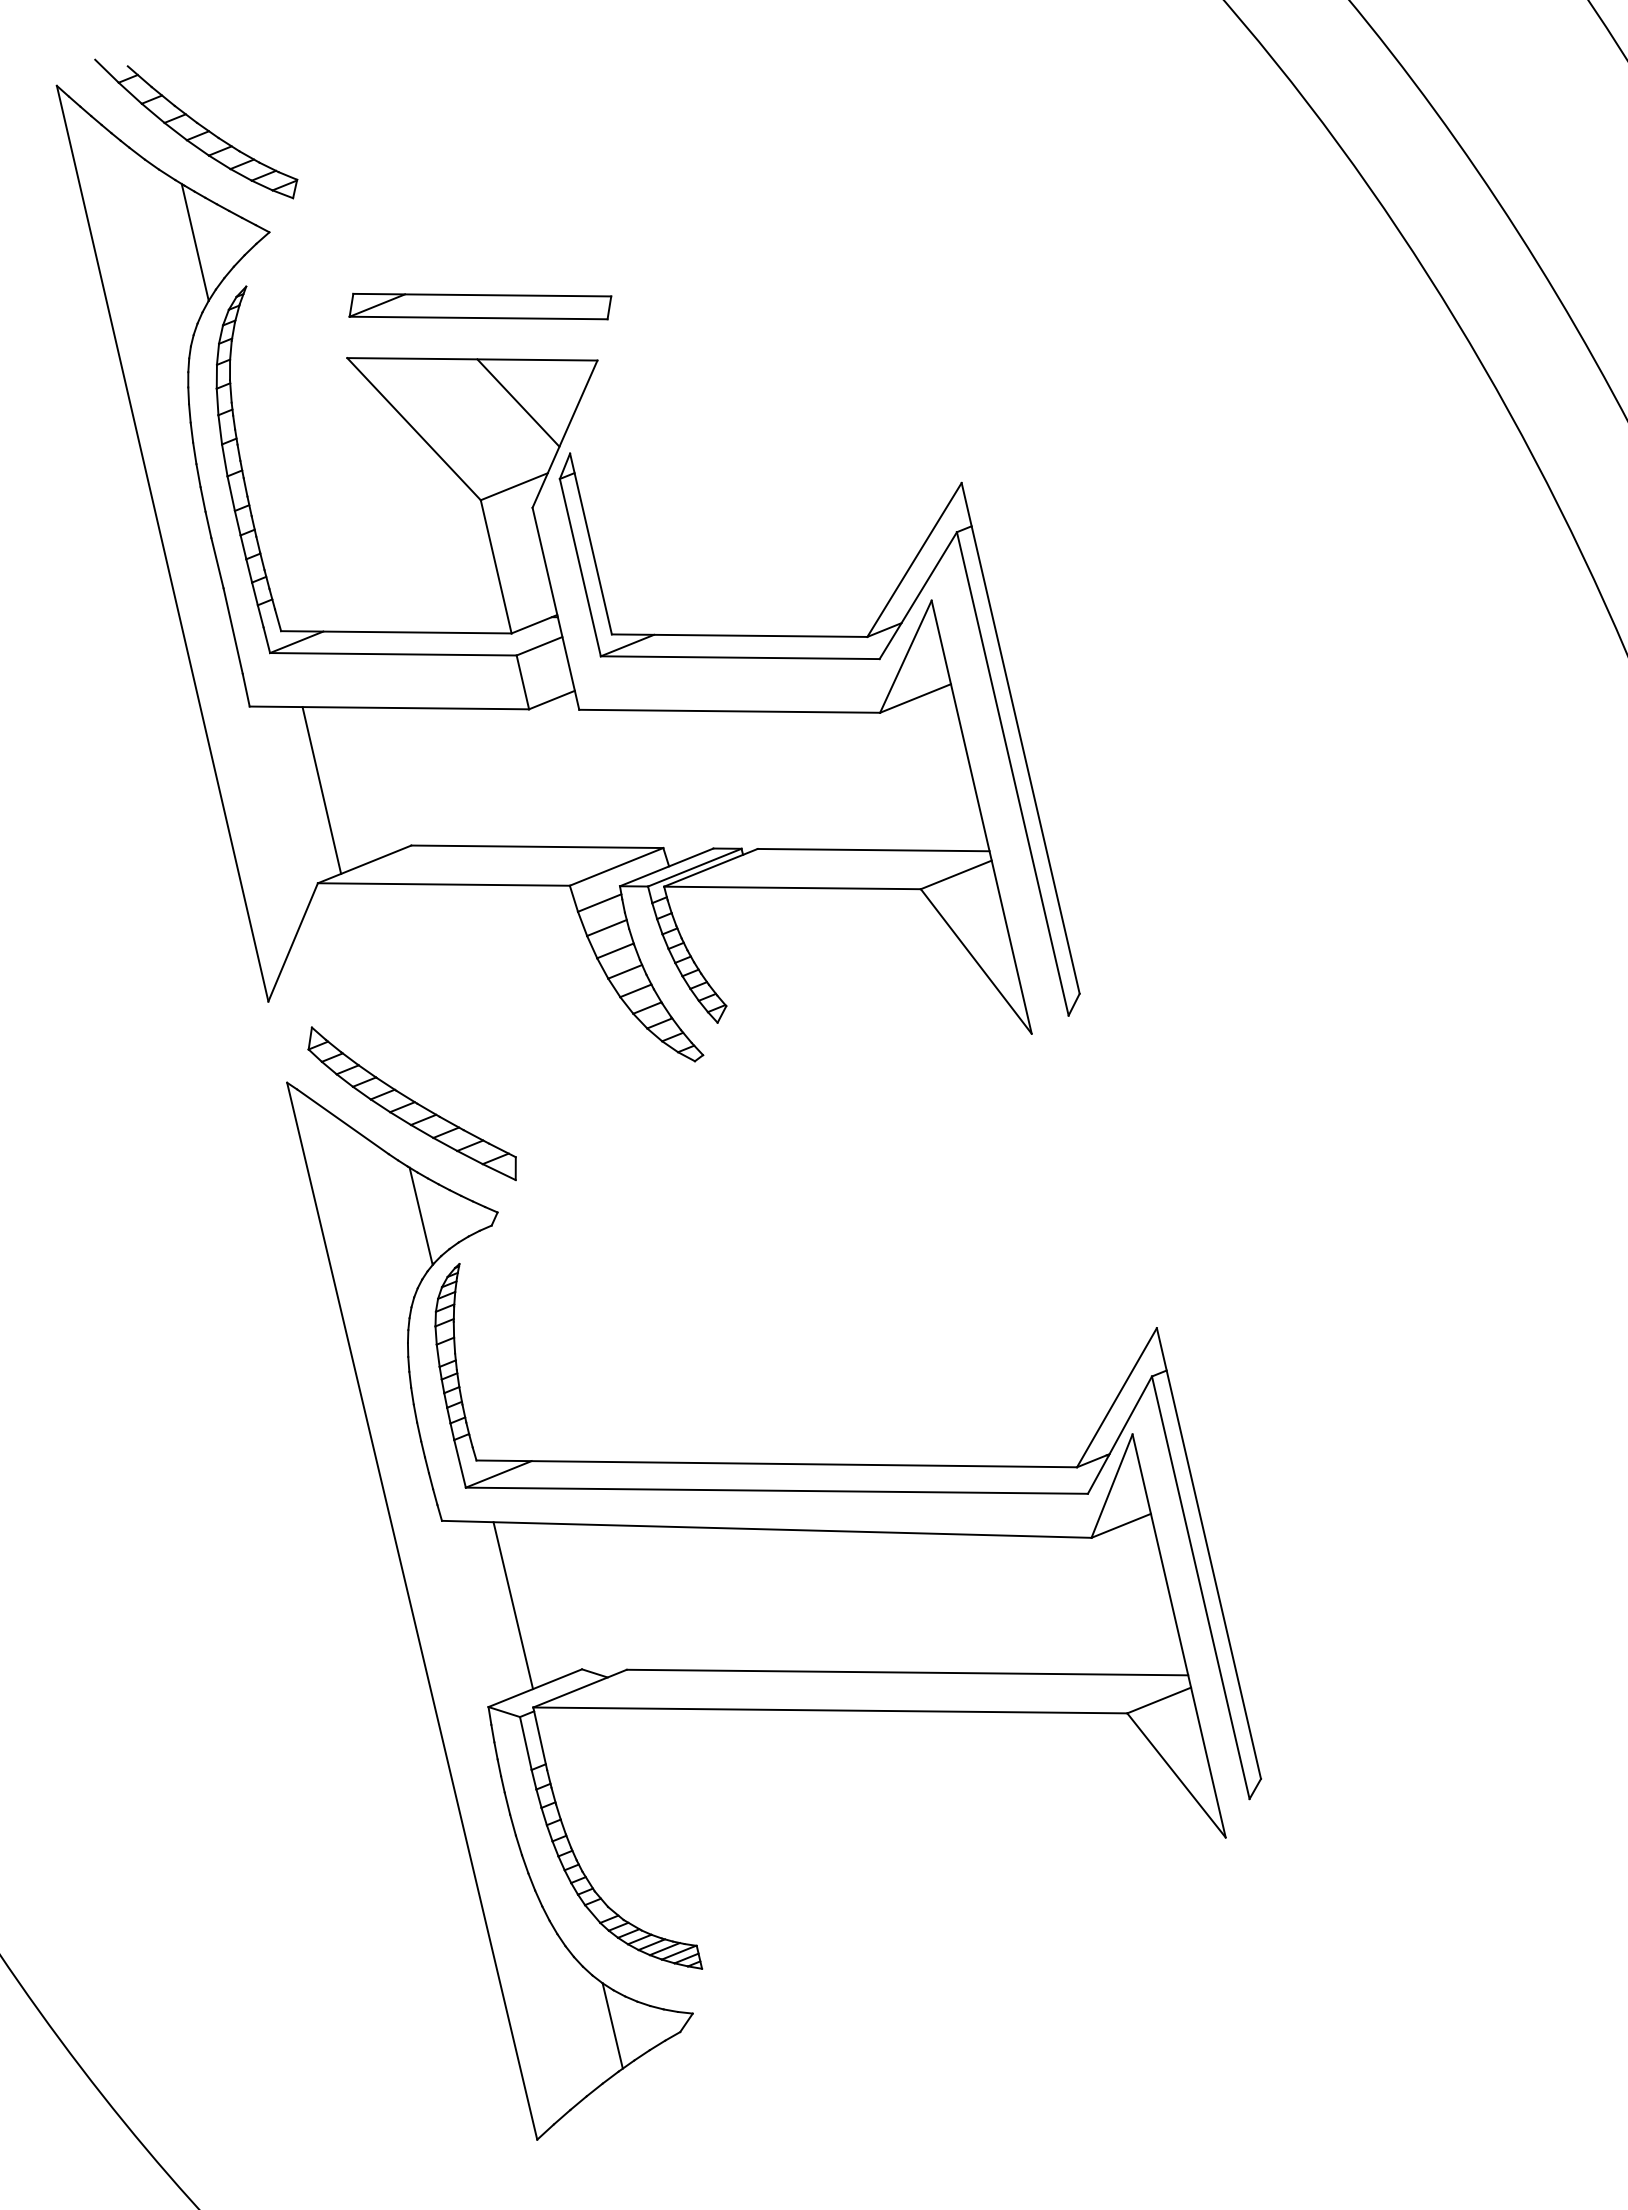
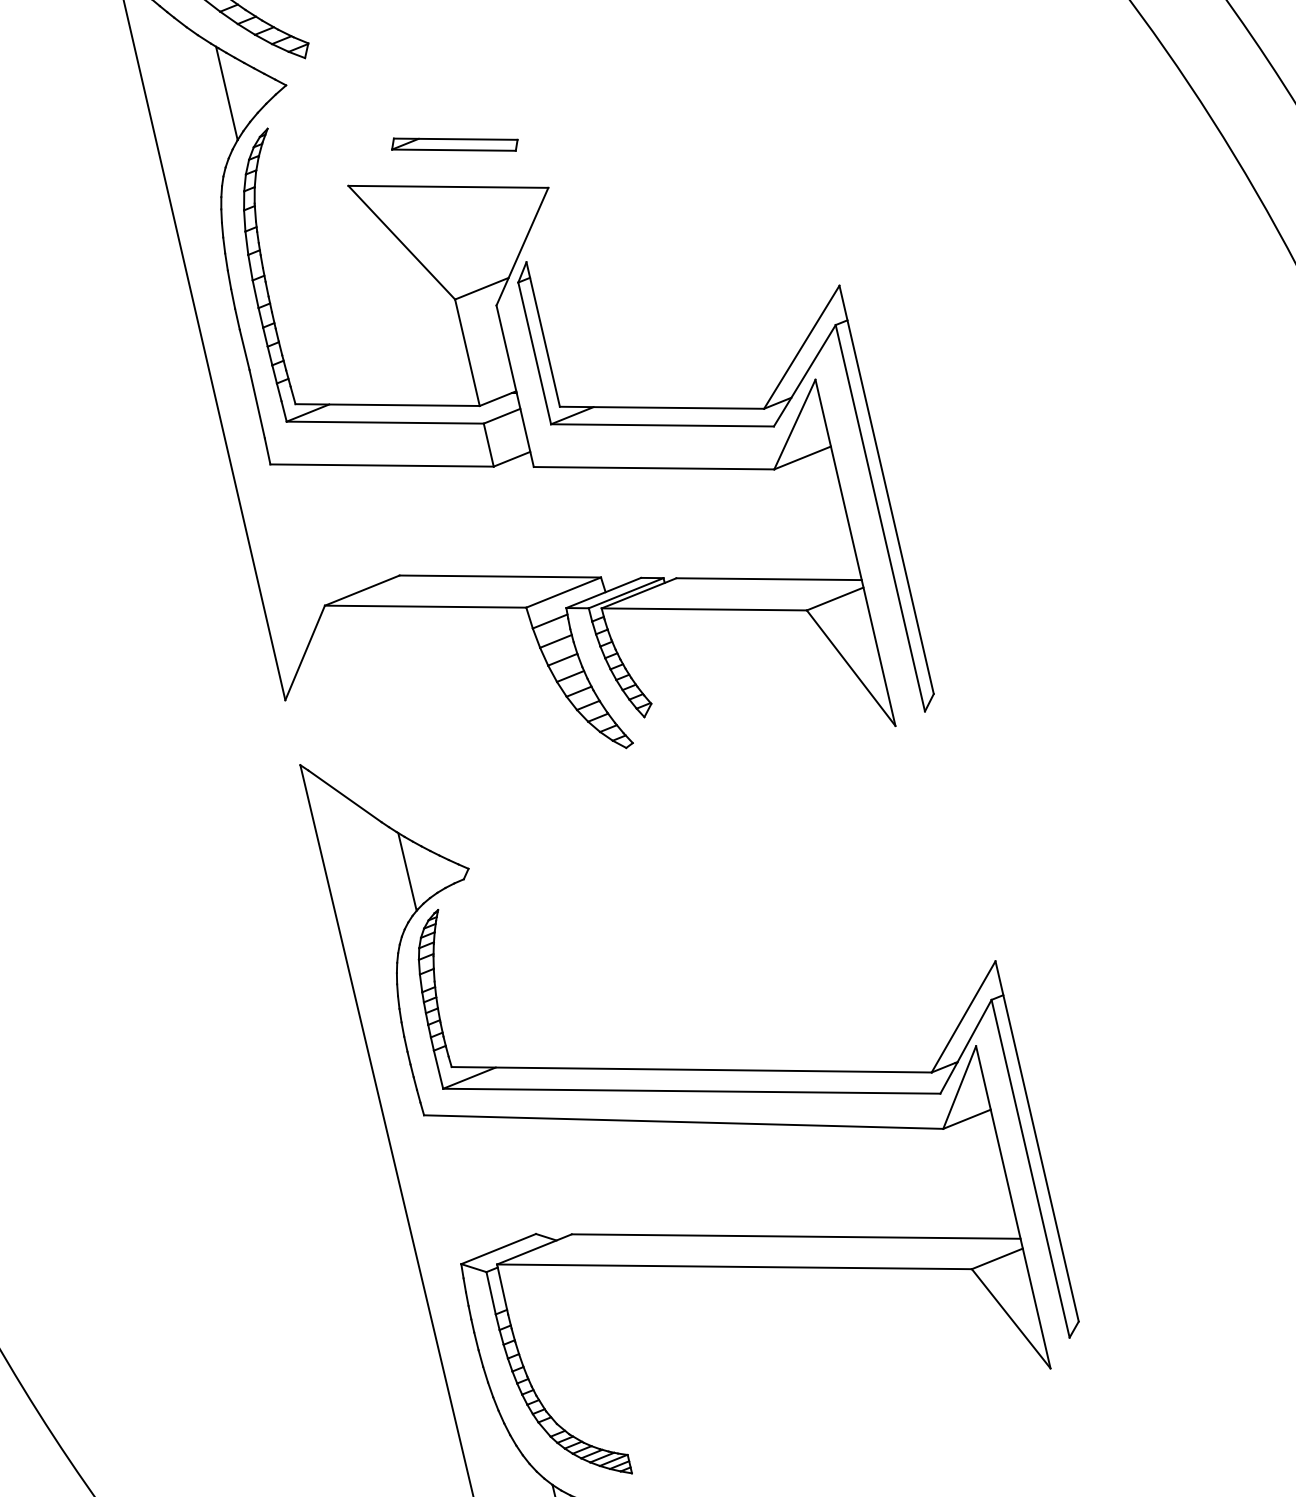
part: (480, 306) -> (454, 144), size x0.6
line: (518, 402) -> (485, 221), removed
line: (321, 790) -> (327, 531), removed
part: (411, 1103) -> (399, 781), removed
line: (513, 1605) -> (481, 1182), removed

